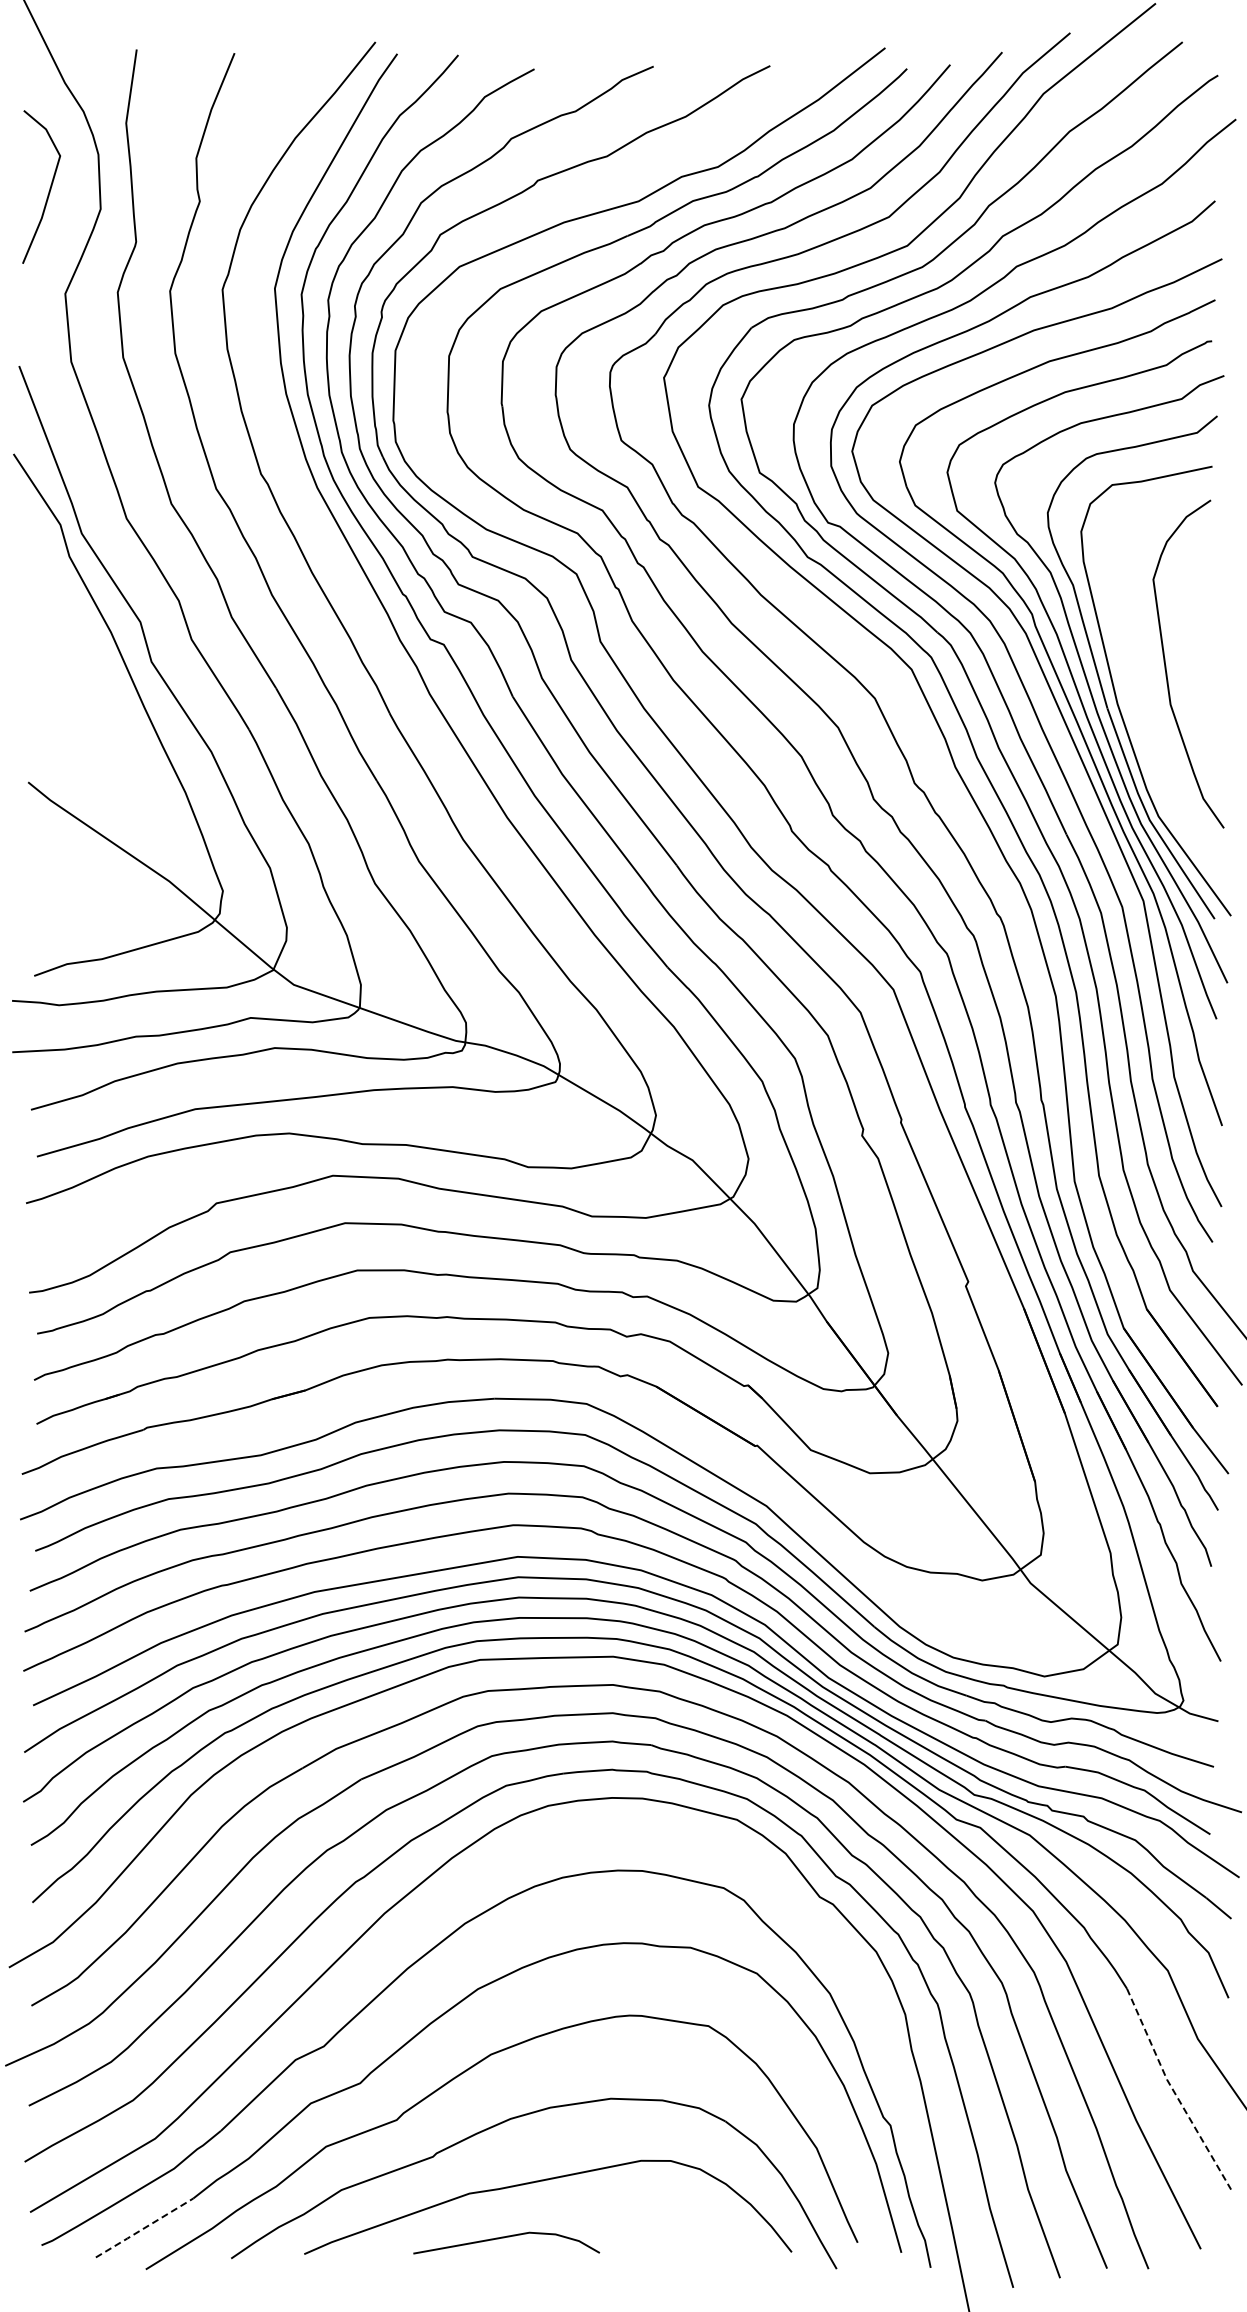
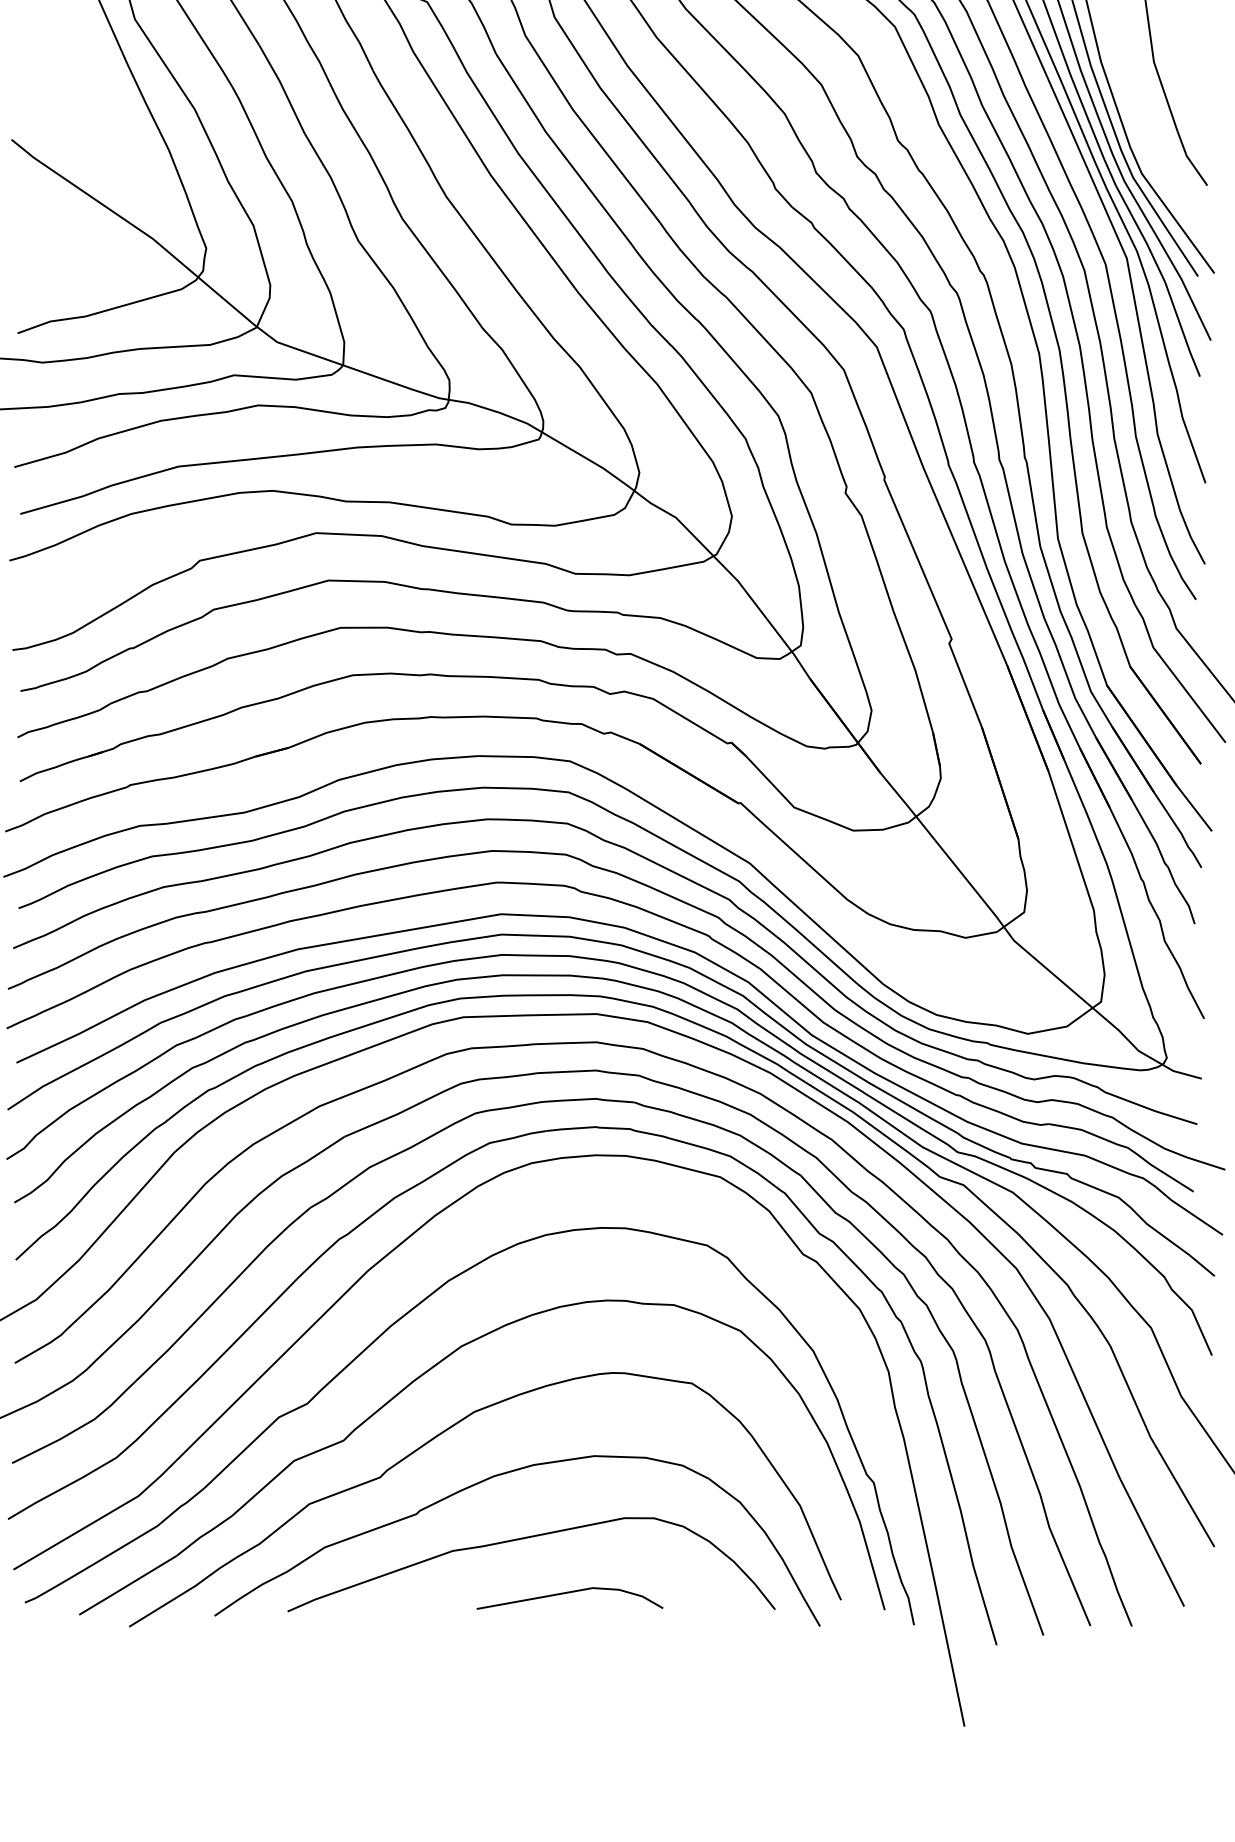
line: (1174, 2091) -> (1157, 1448), dashed -> solid
line: (144, 2228) -> (127, 1585), dashed -> solid
line: (504, 2238) -> (567, 1593), moved

